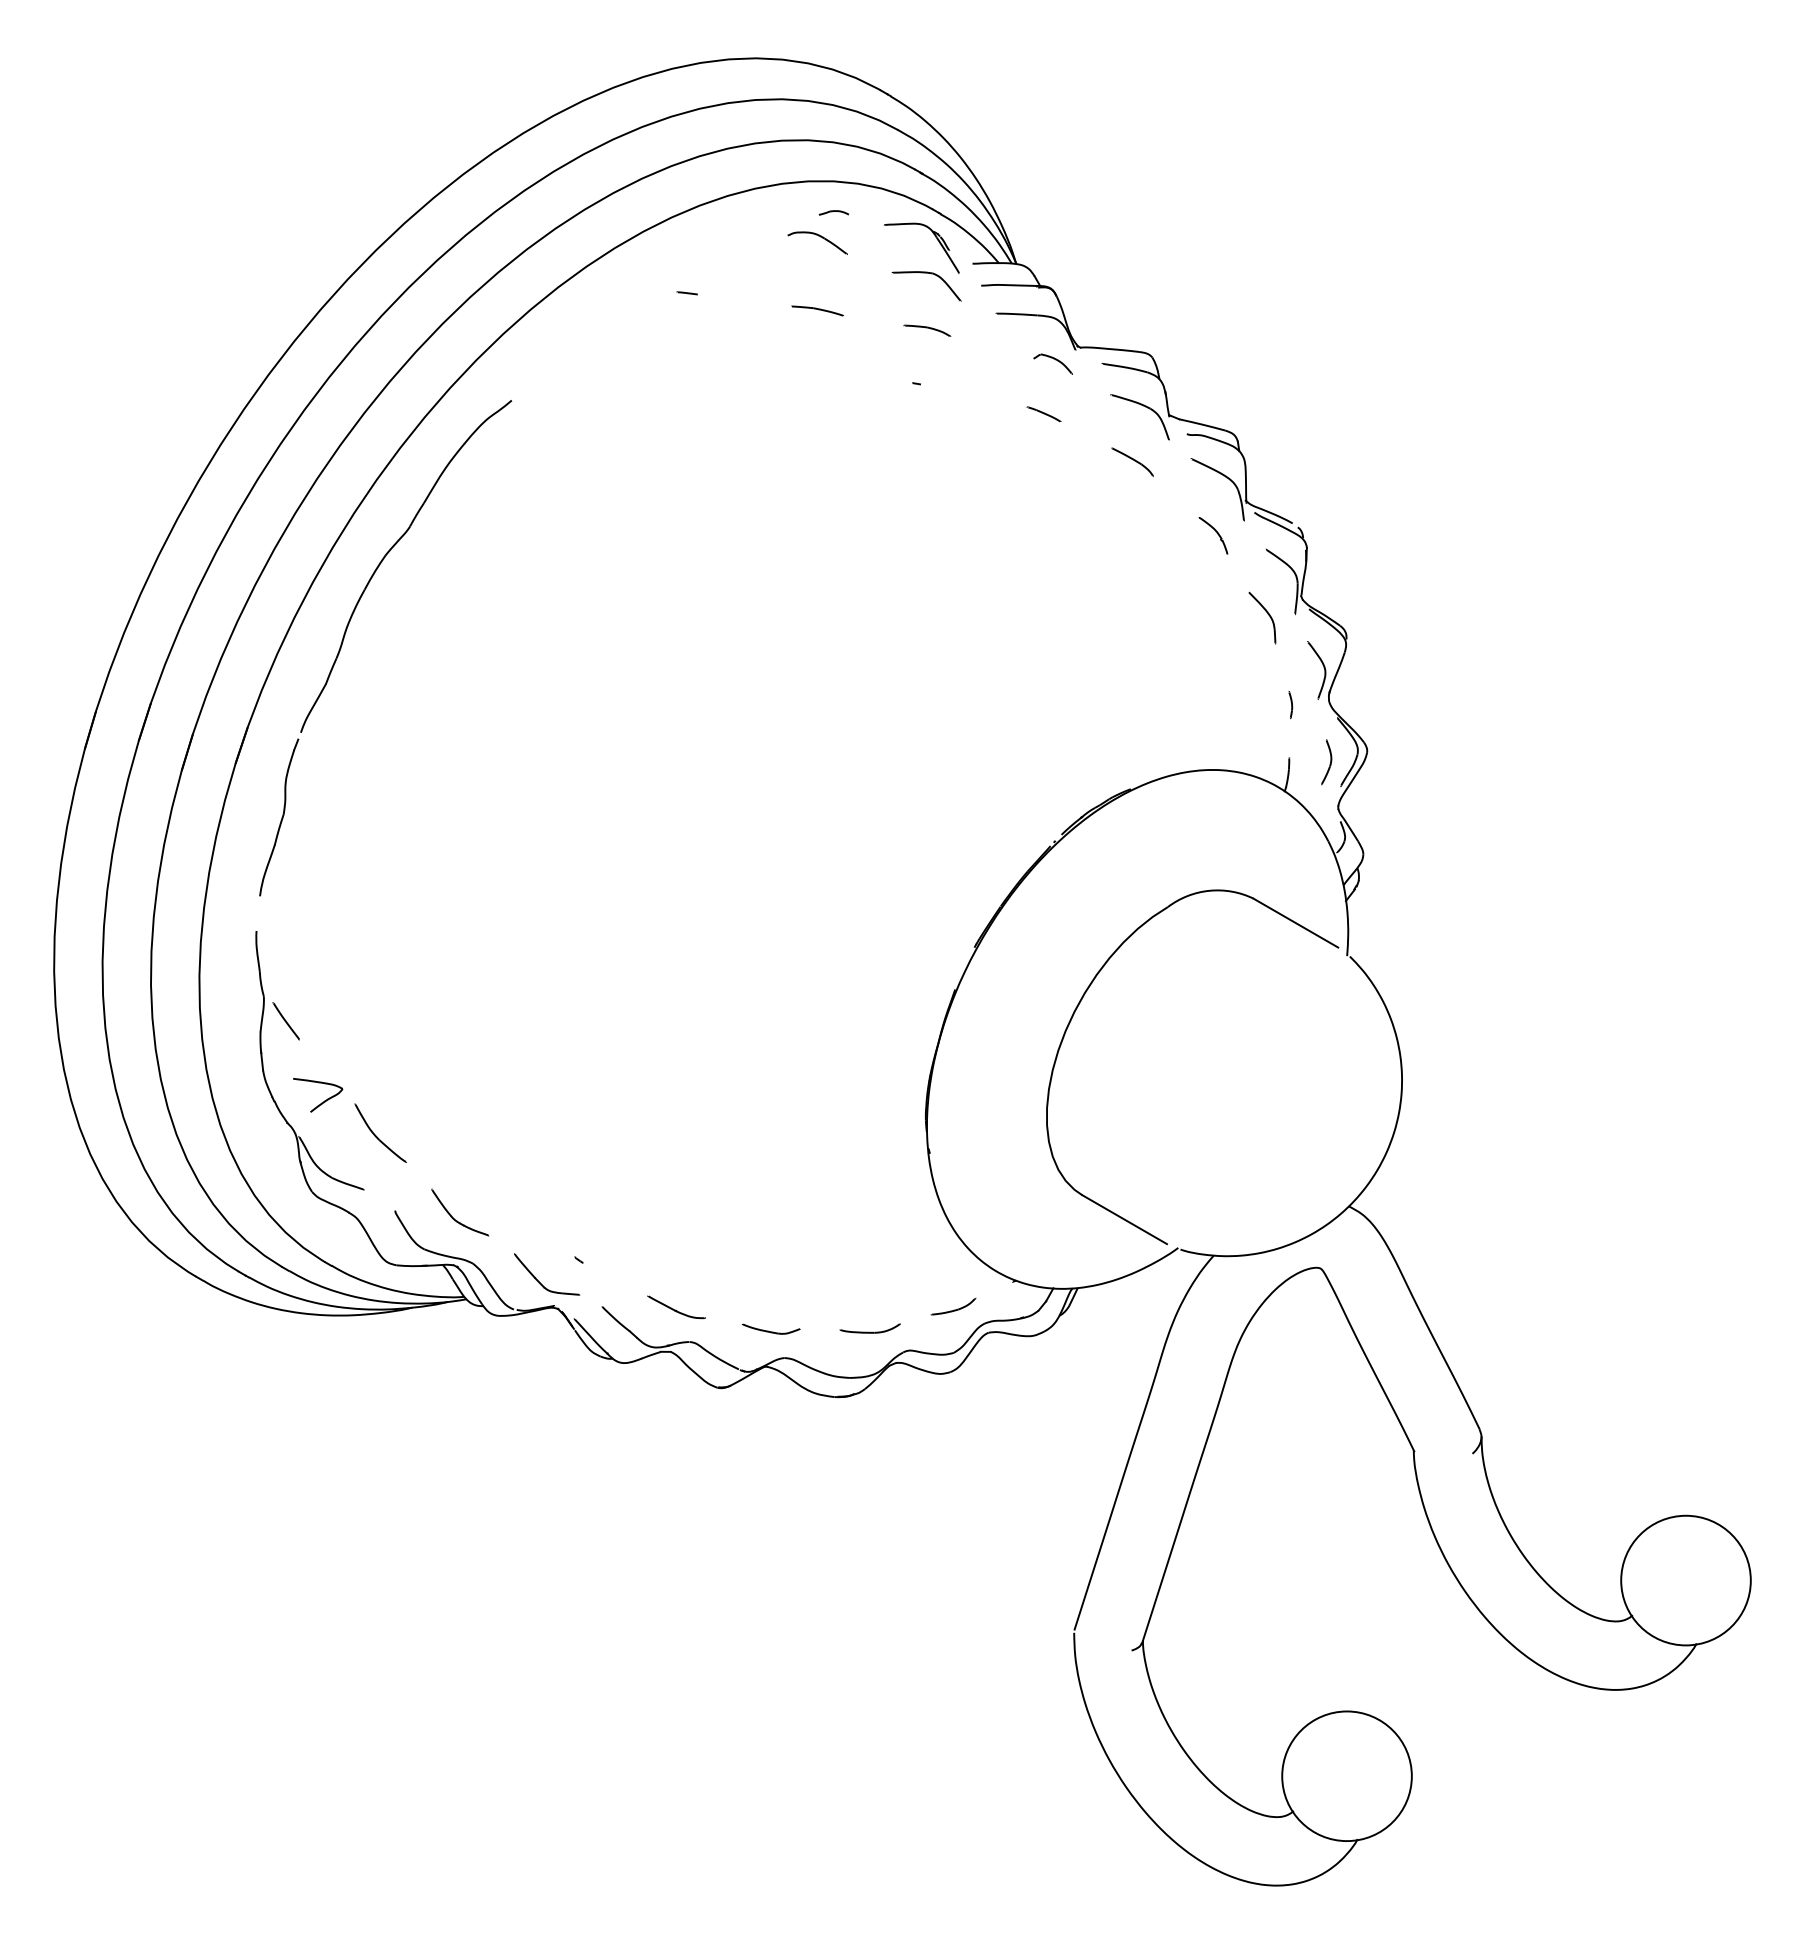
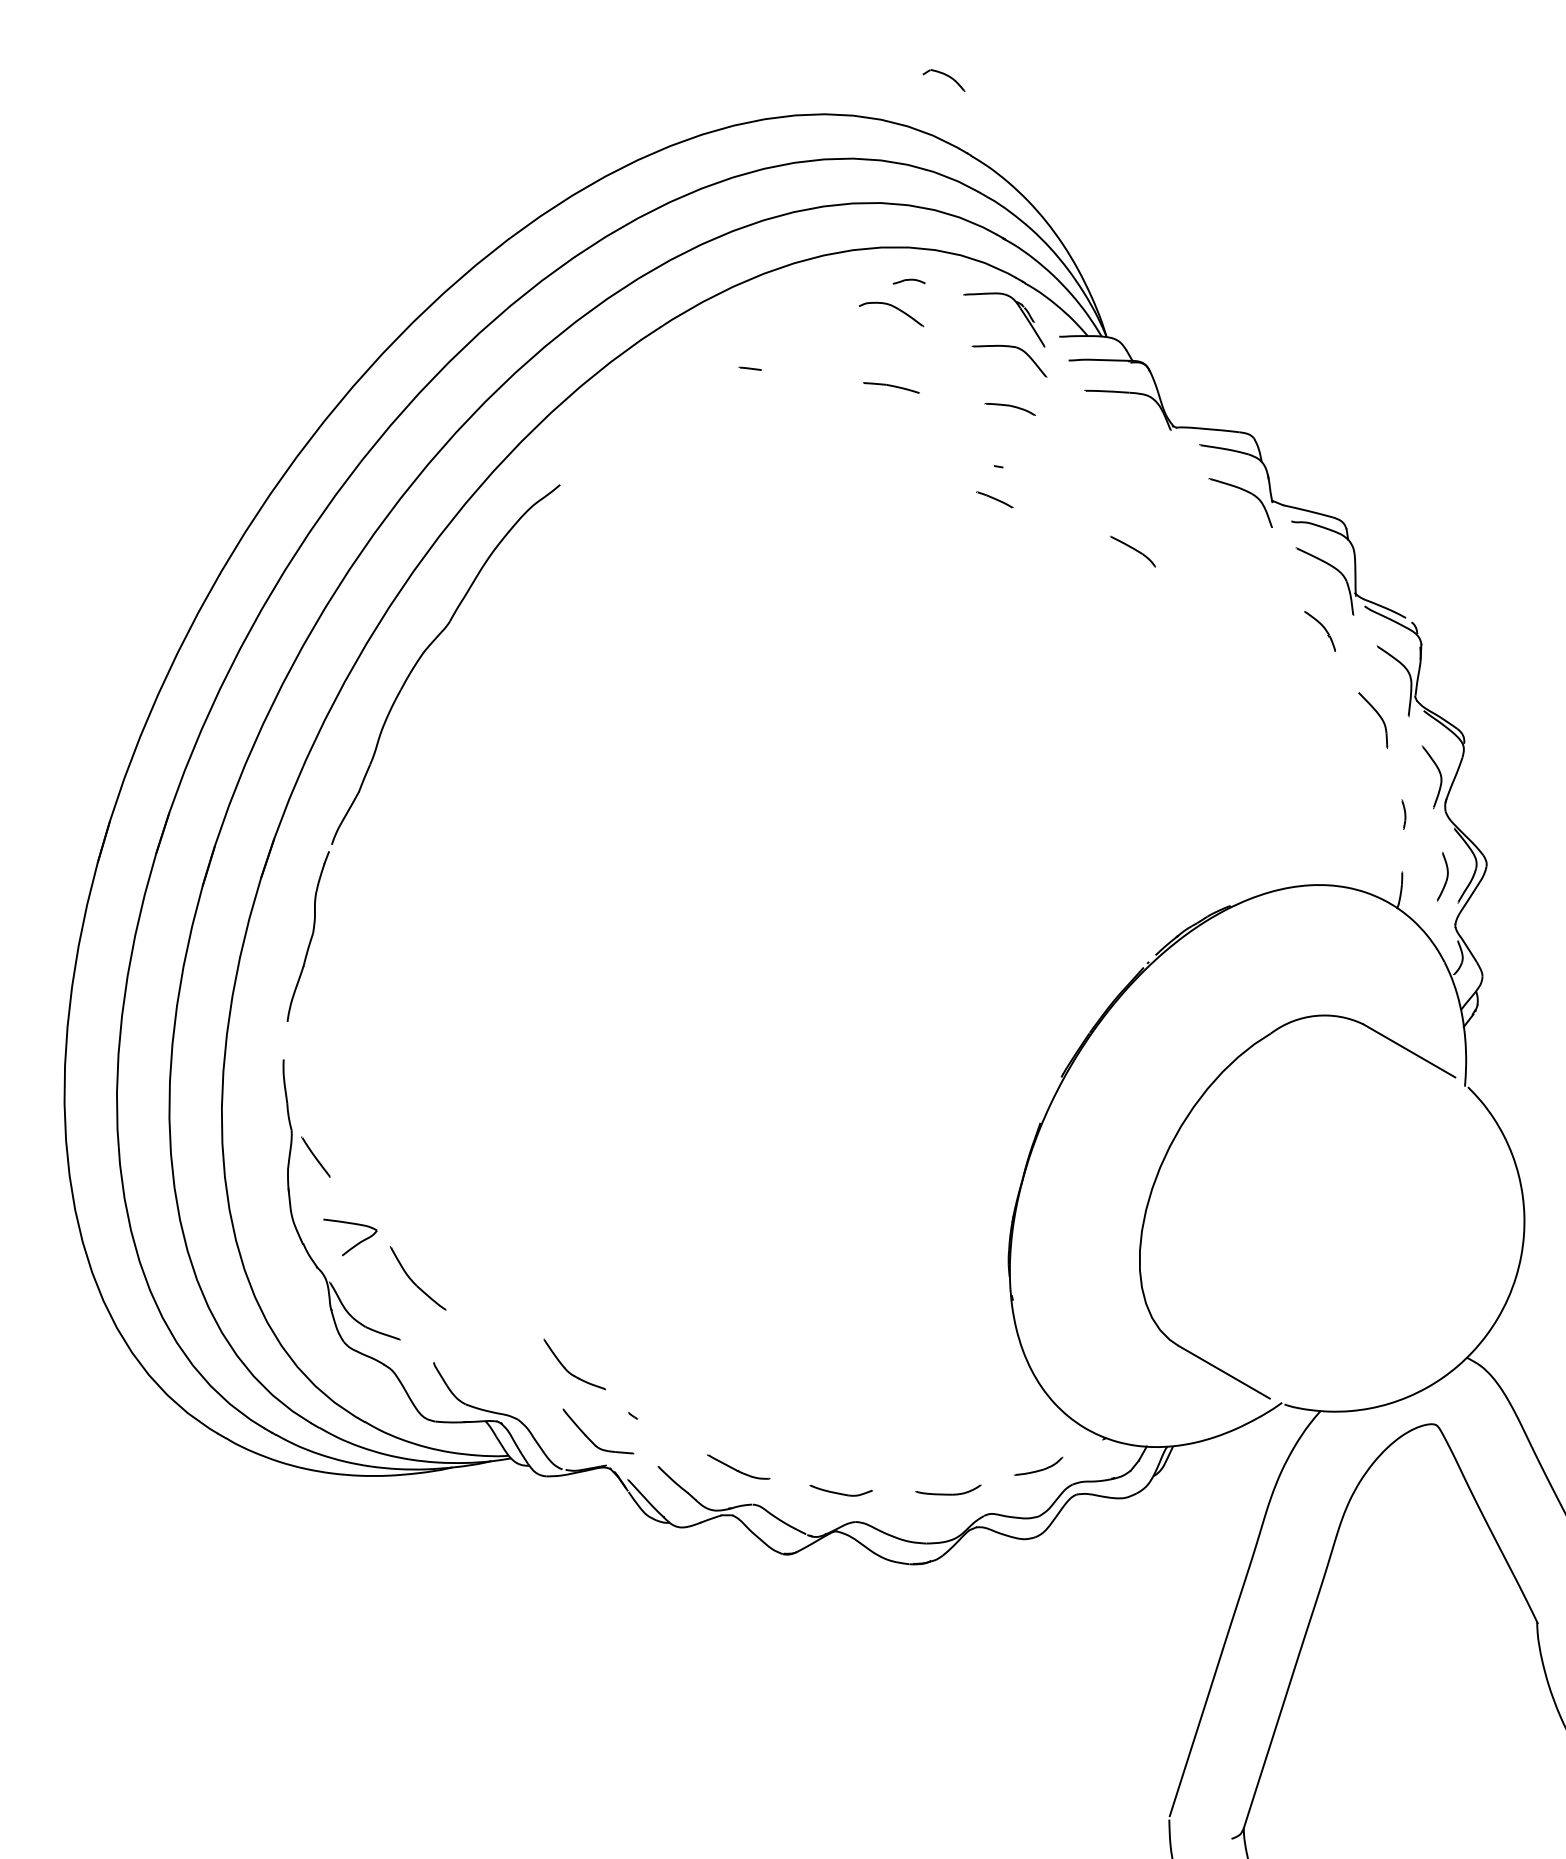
part: (1052, 363) -> (943, 79), moved
part: (1043, 414) -> (994, 500), moved
part: (1132, 461) -> (1132, 550), moved
part: (454, 1218) -> (568, 1370), moved

